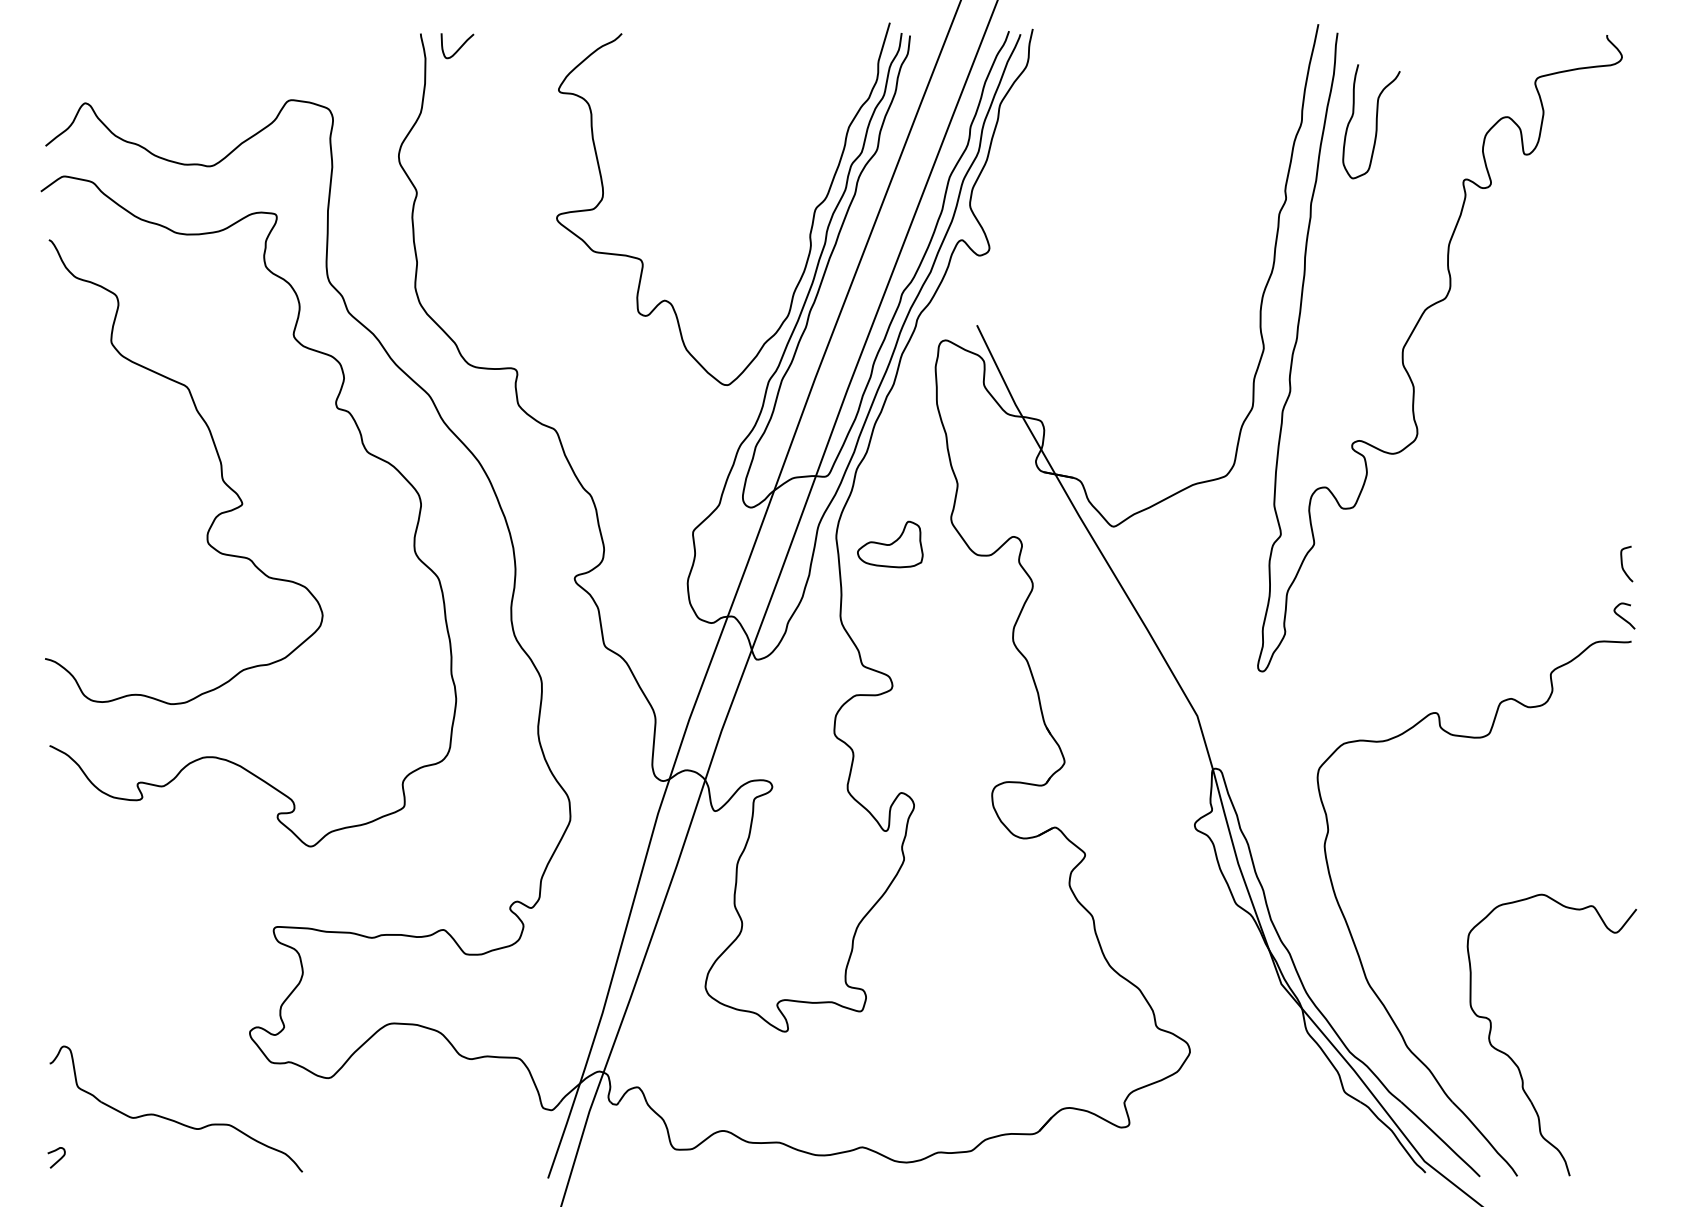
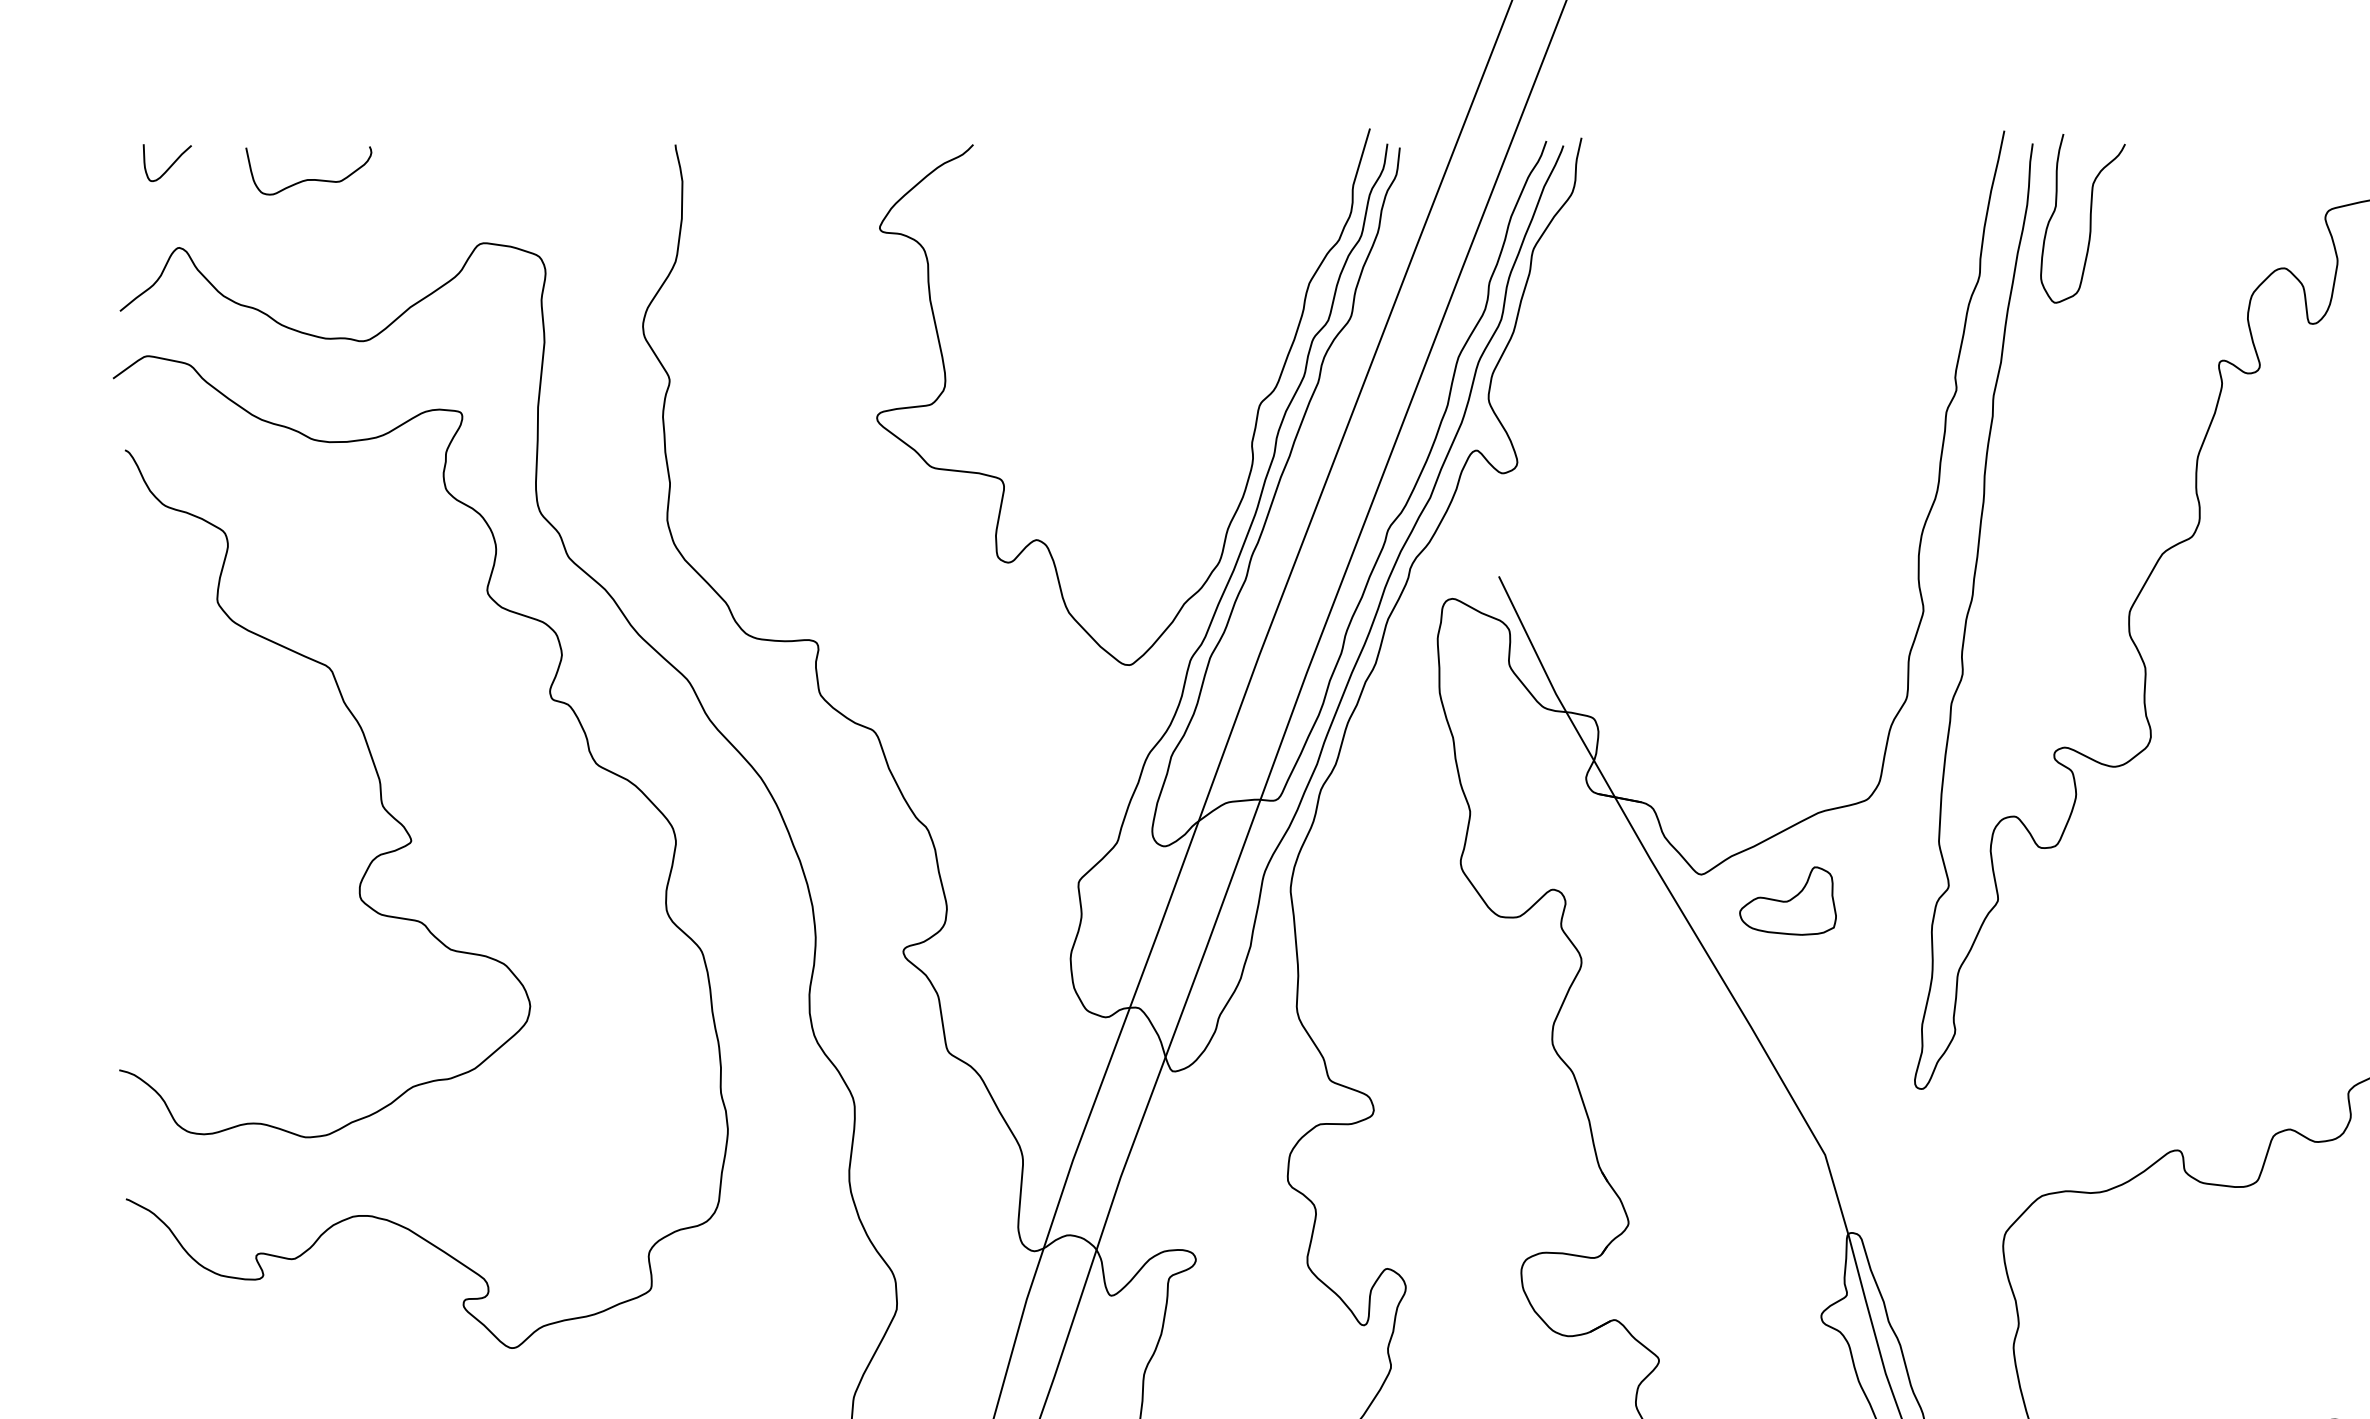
curve: (459, 47) -> (170, 165), moved
curve: (173, 56) -> (309, 178), added
curve: (1375, 121) -> (2088, 218), moved
part: (890, 544) -> (1788, 901), moved

